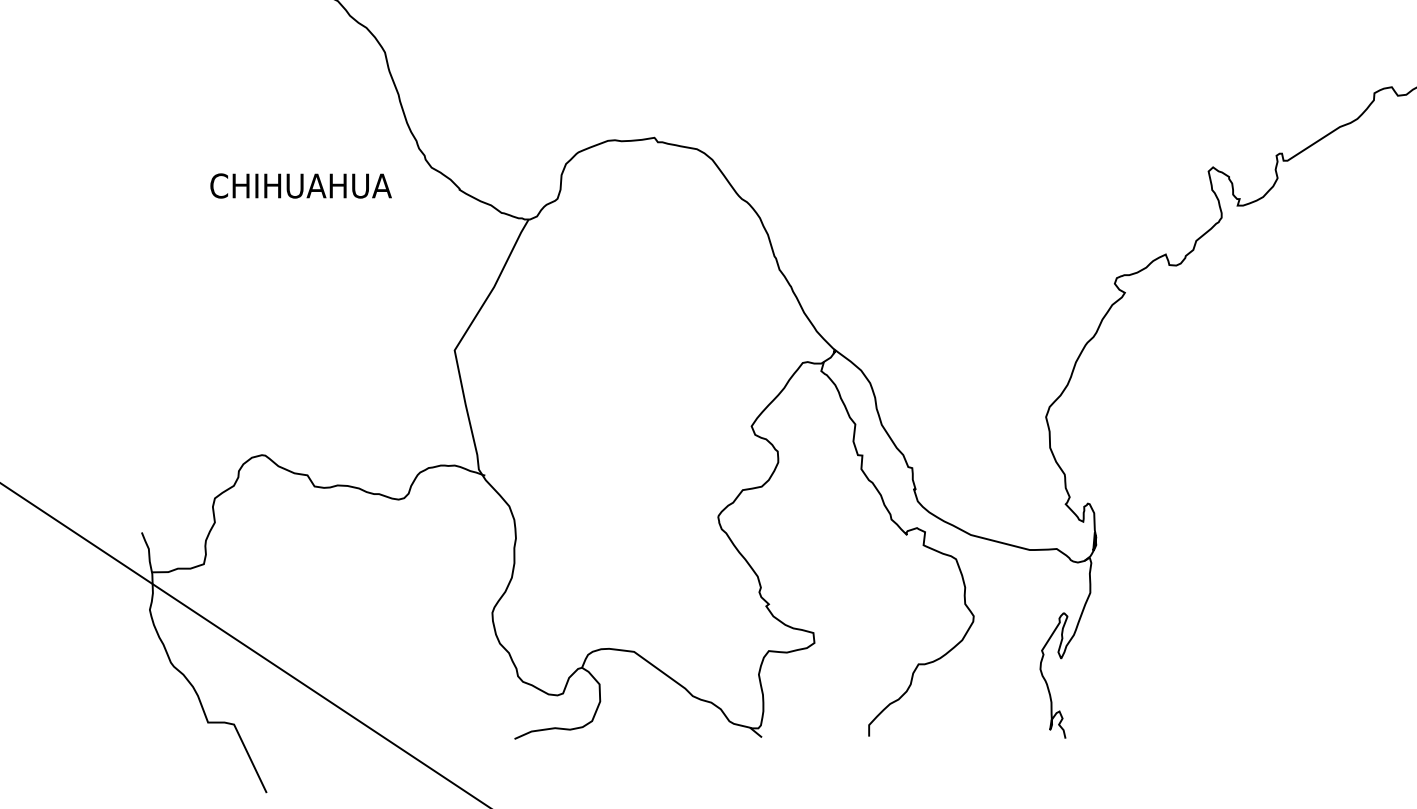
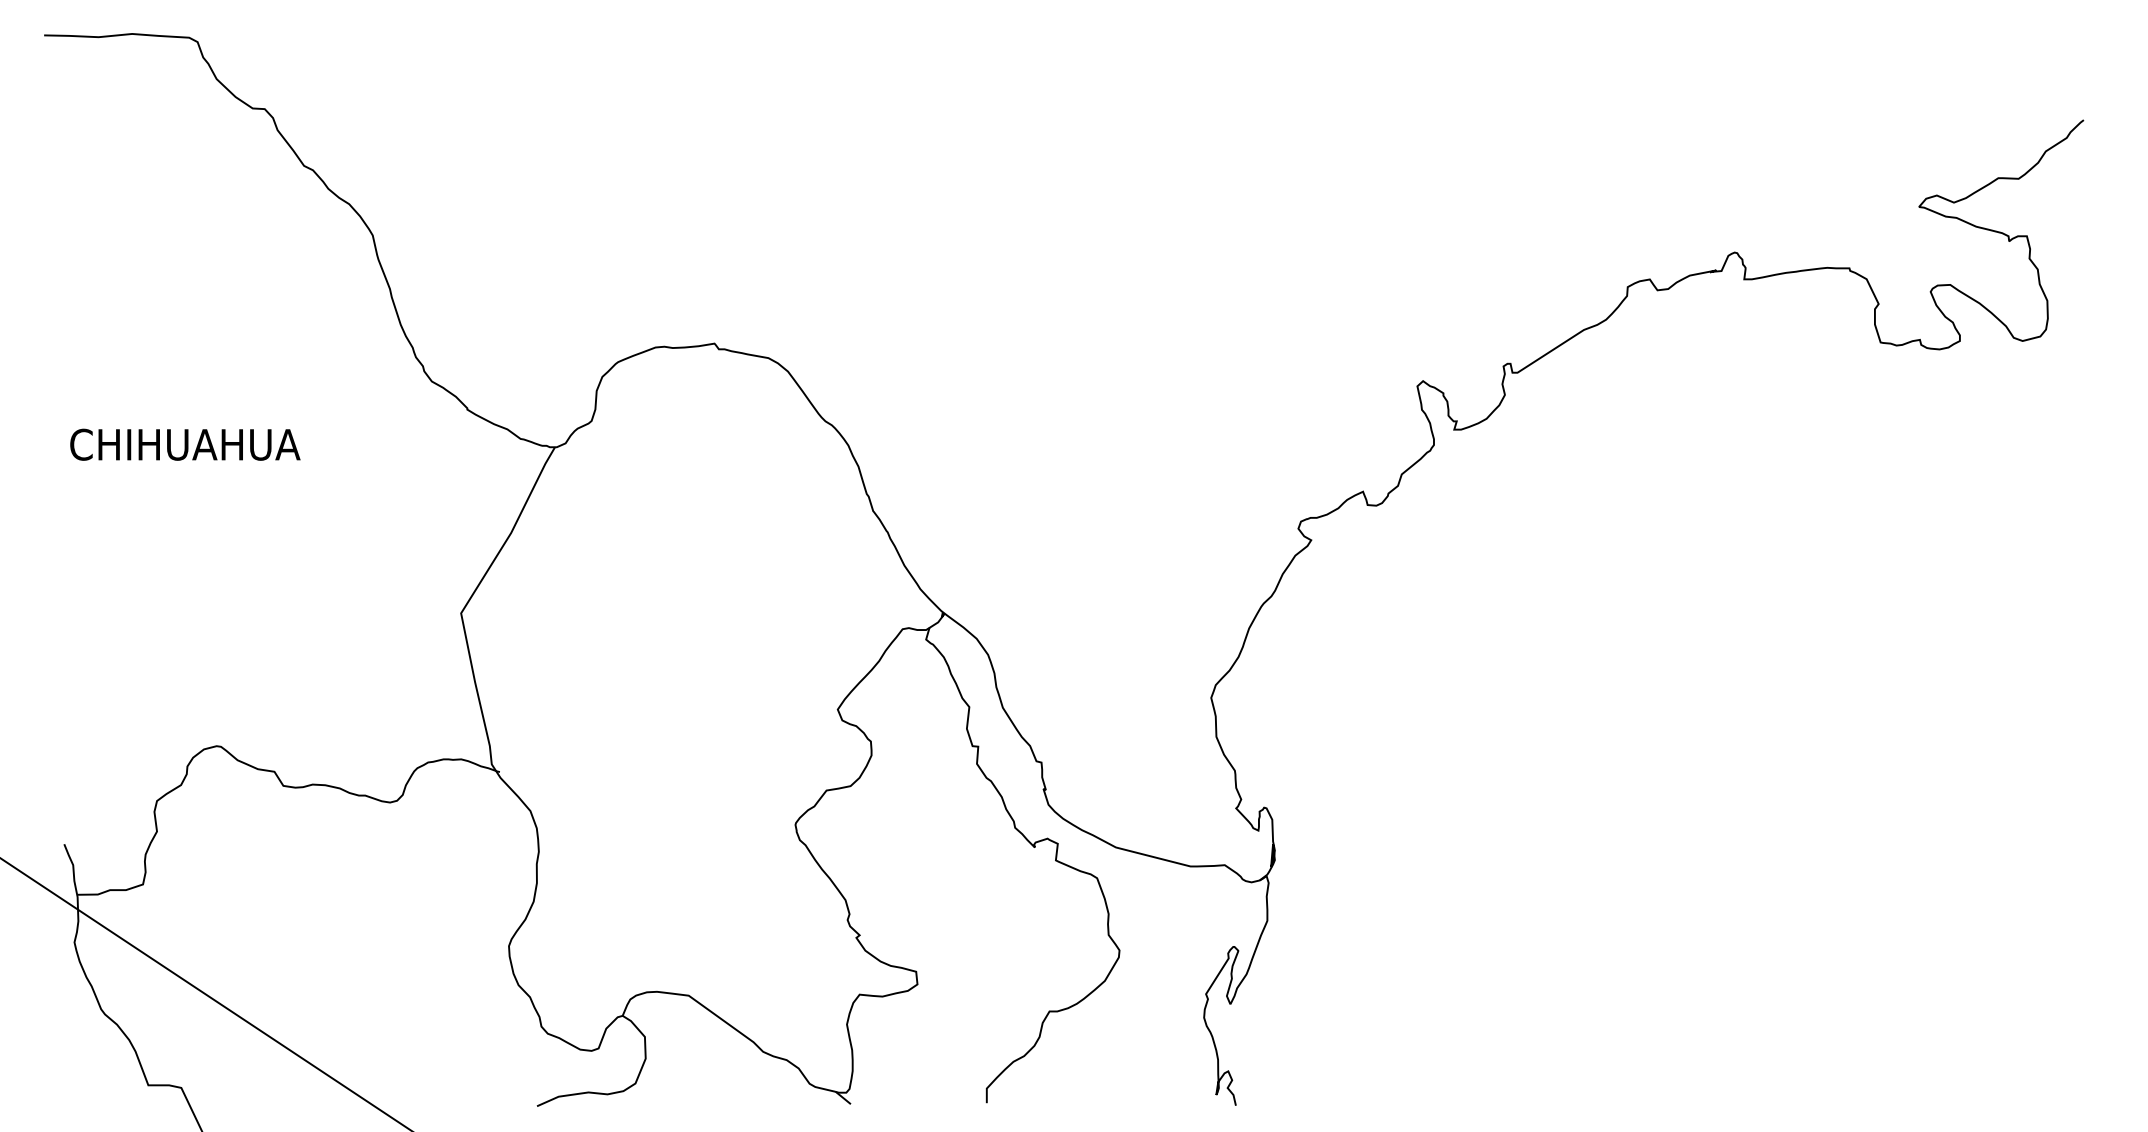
text: (301, 185) -> (185, 444), moved

